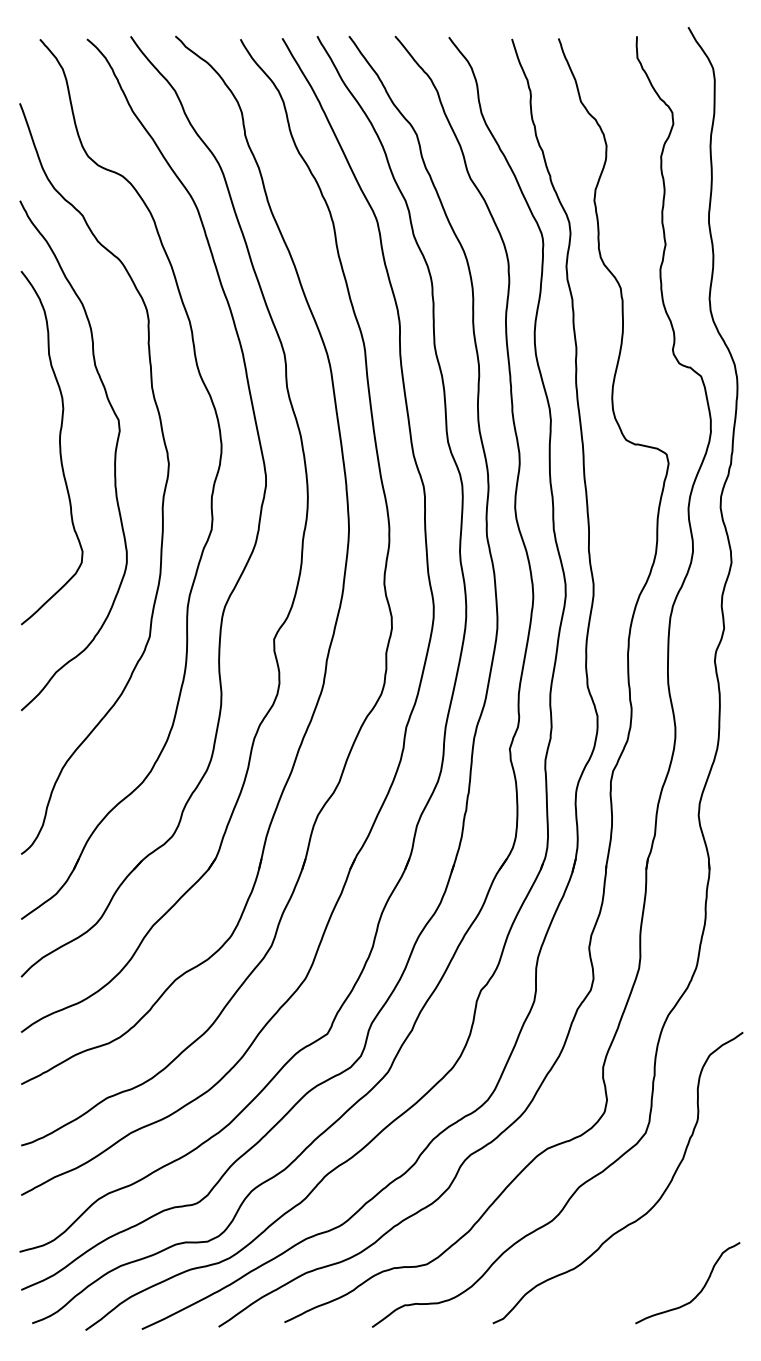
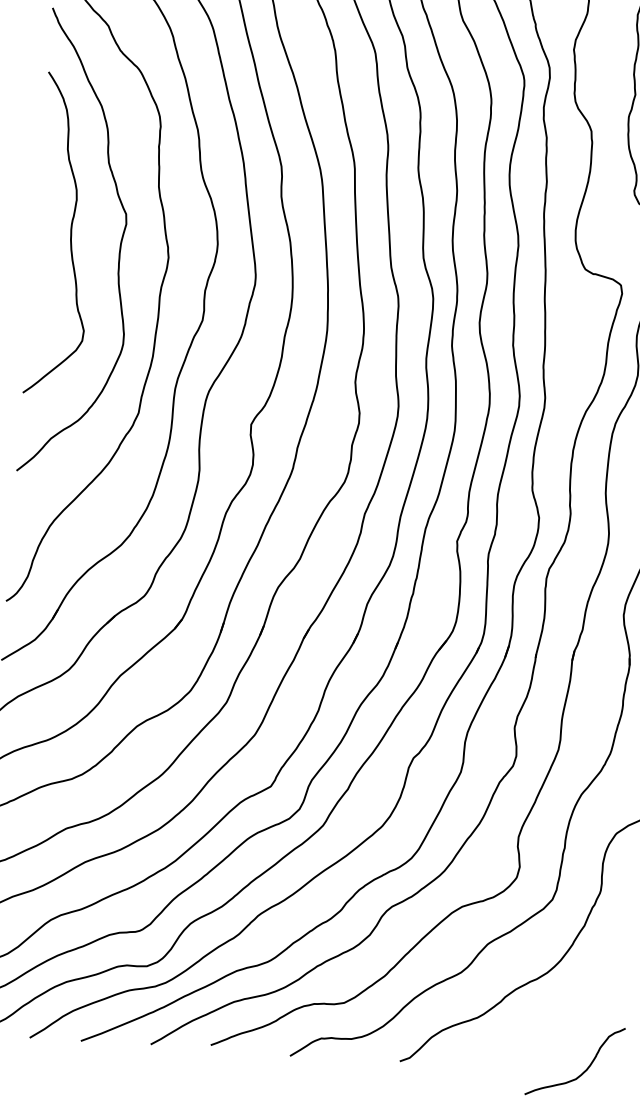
curve: (697, 1293) -> (583, 1071), moved

